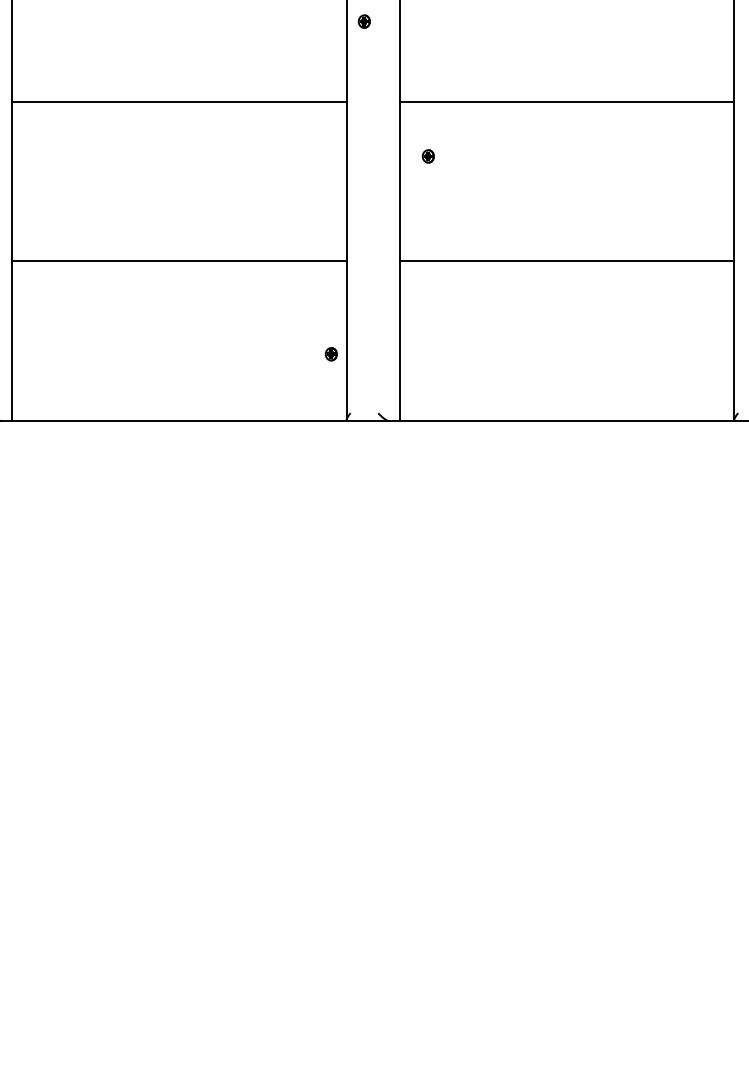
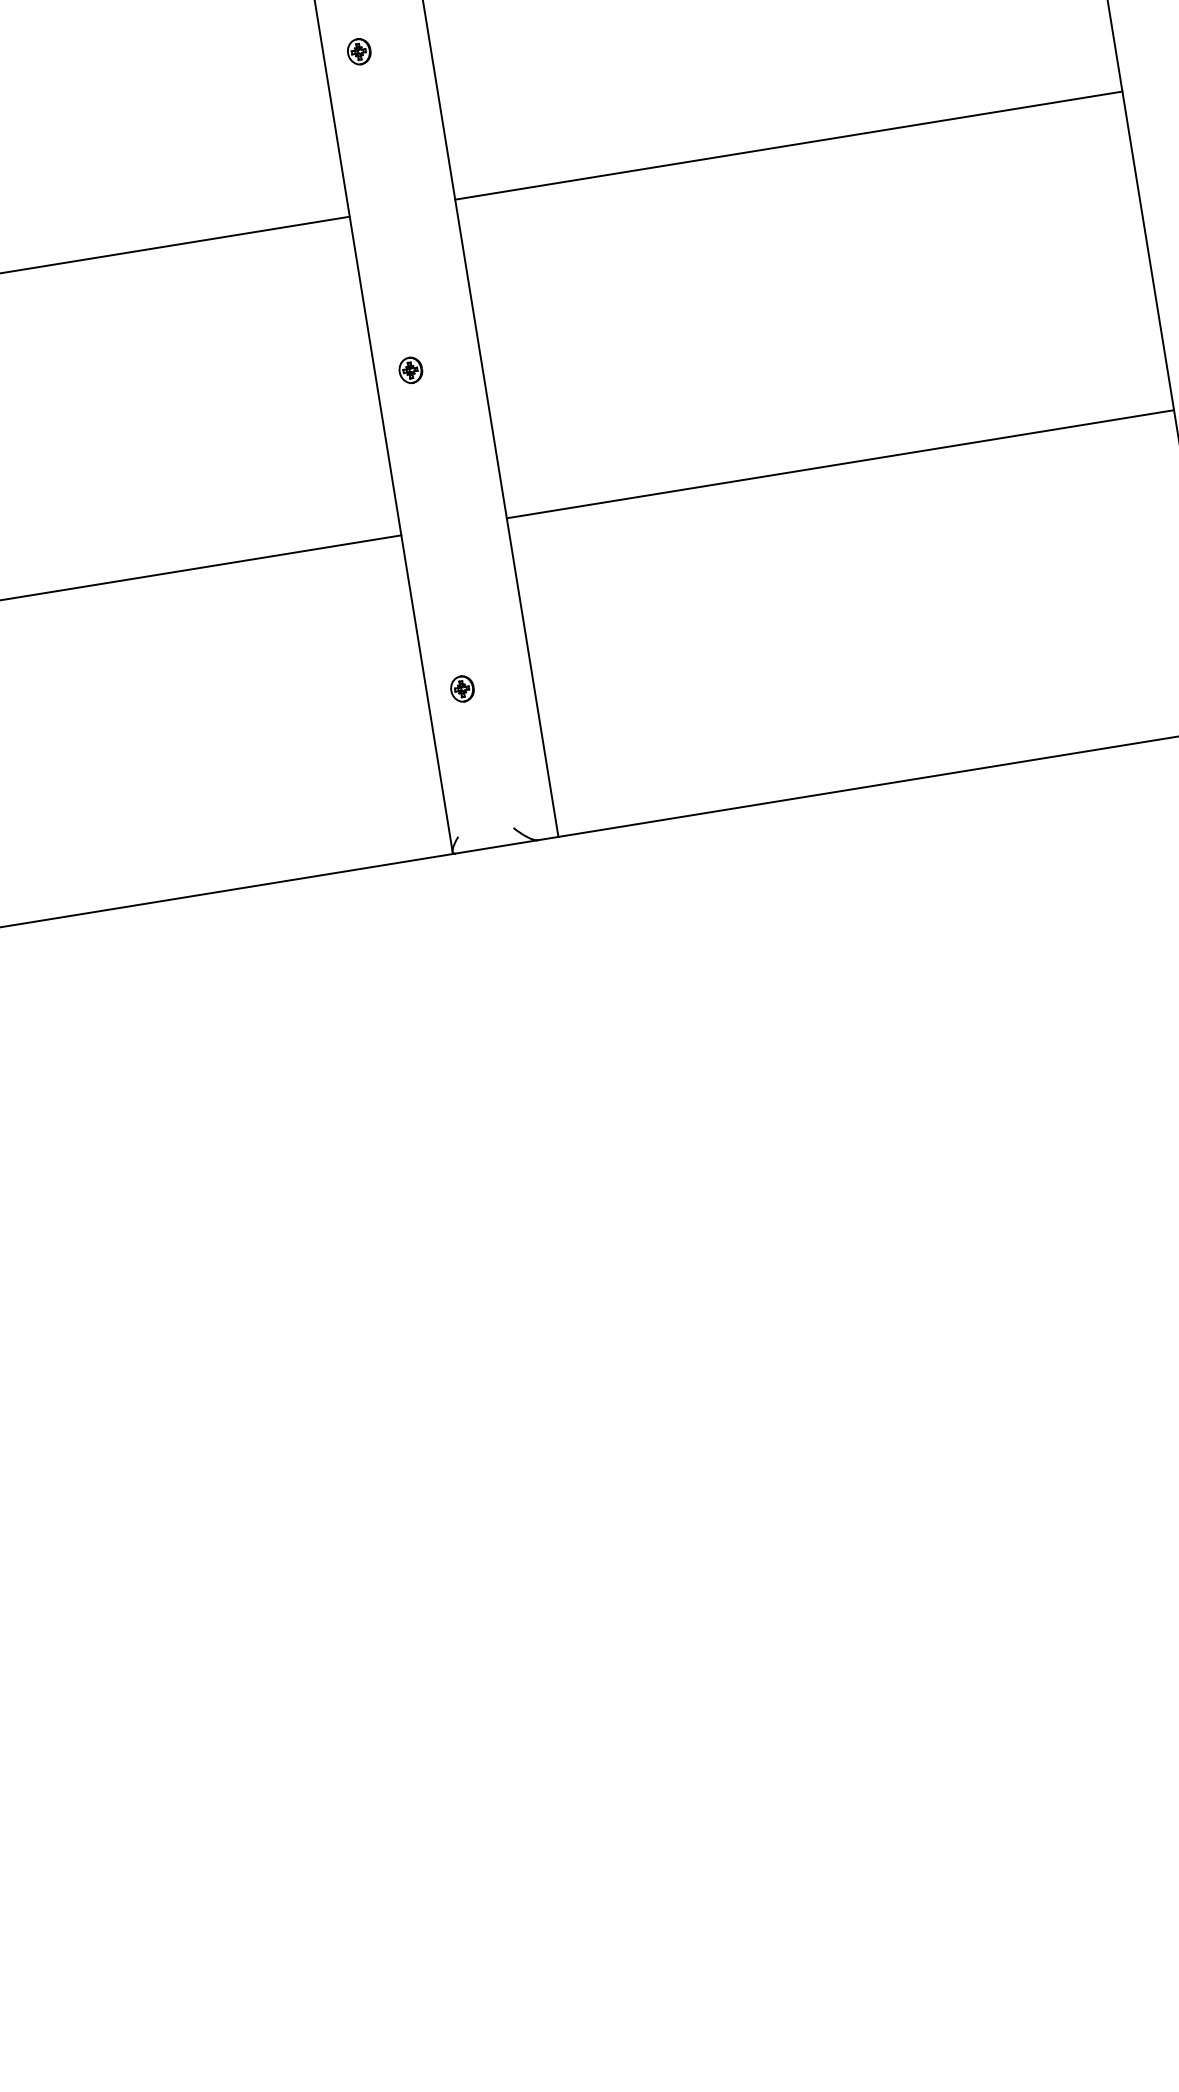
part: (427, 156) -> (409, 370), moved
part: (330, 354) -> (460, 689), moved

